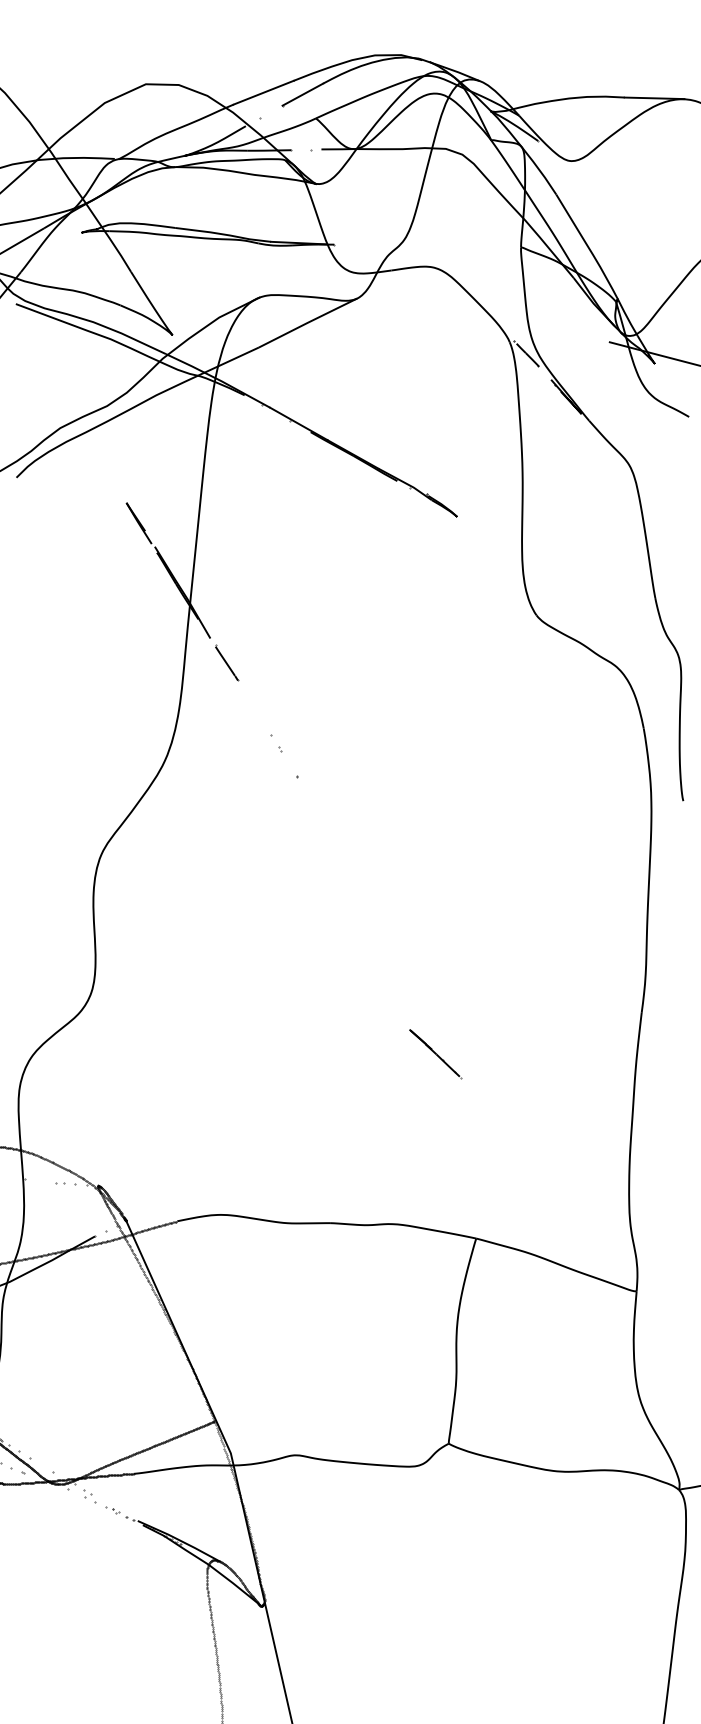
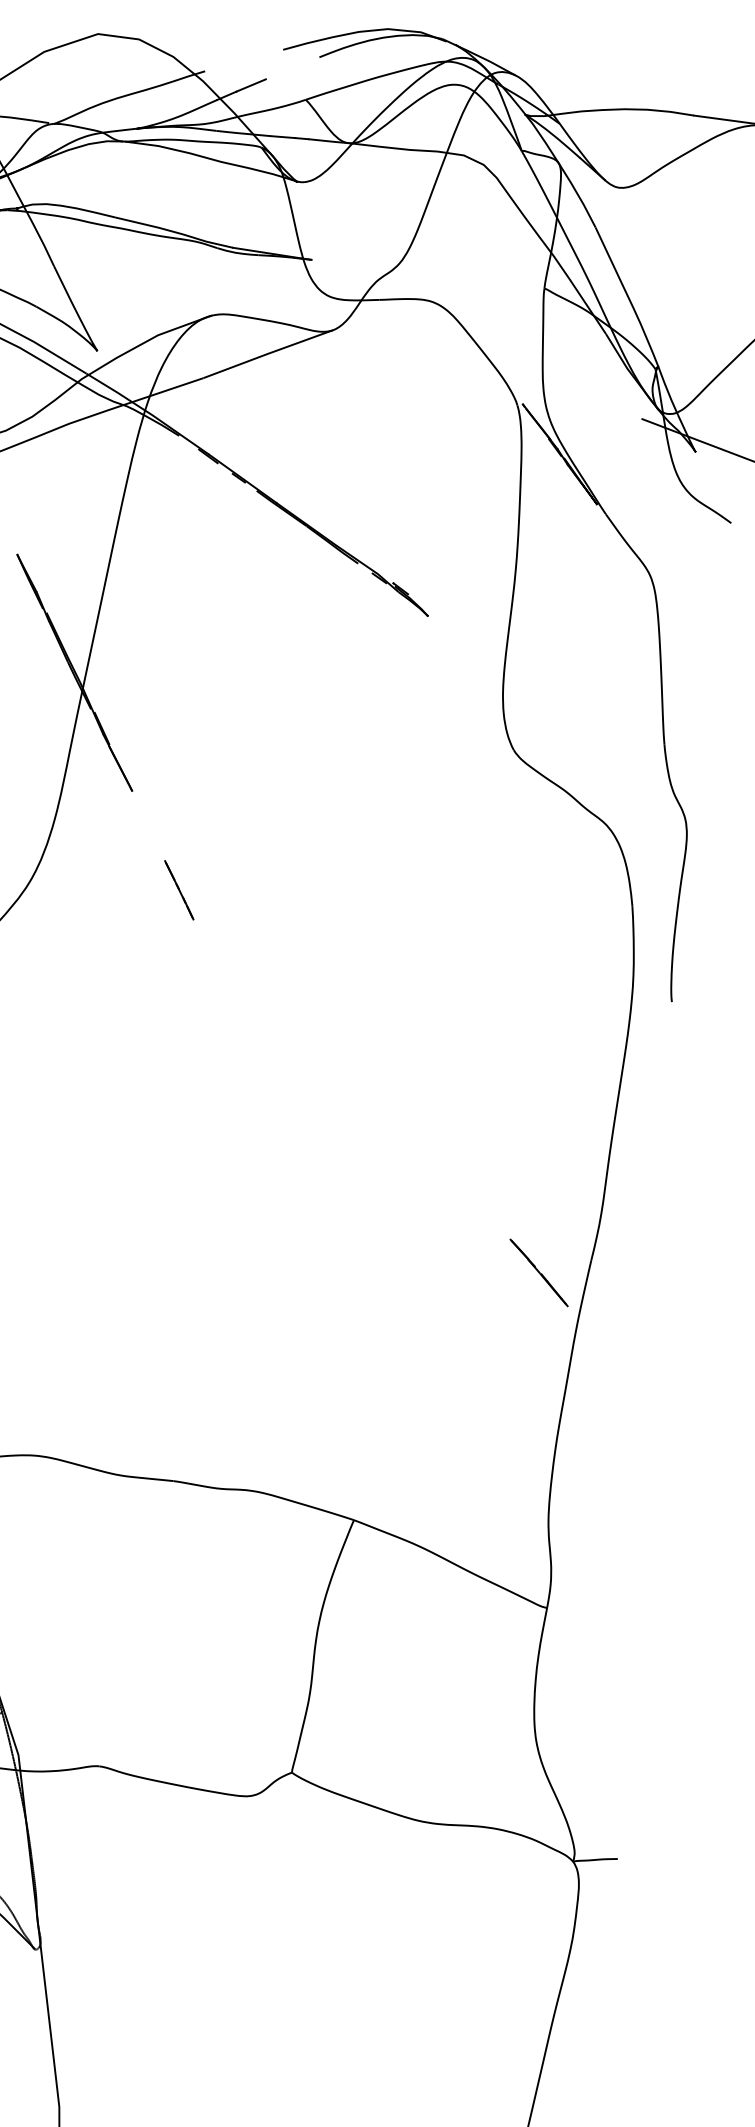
line: (263, 92) -> (243, 60), removed
line: (302, 94) -> (292, 68), removed
line: (435, 1054) -> (539, 1273), moved

